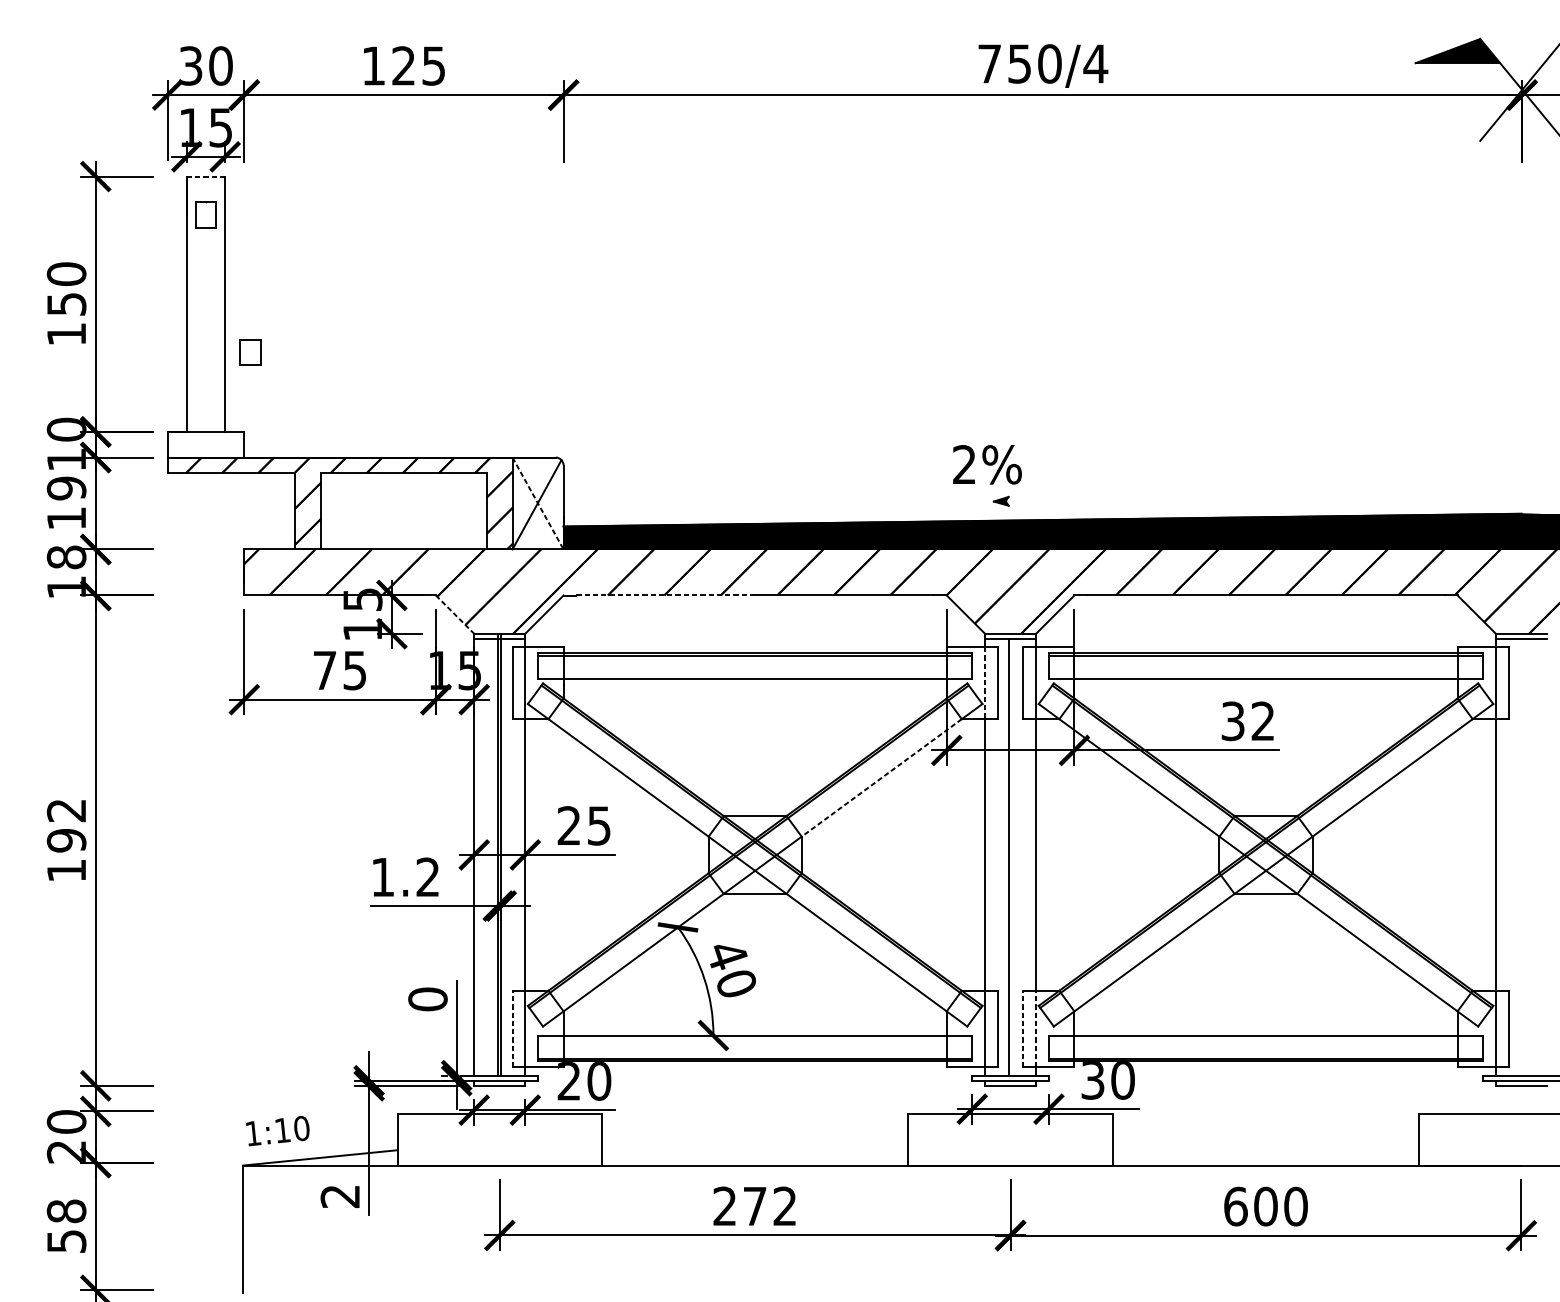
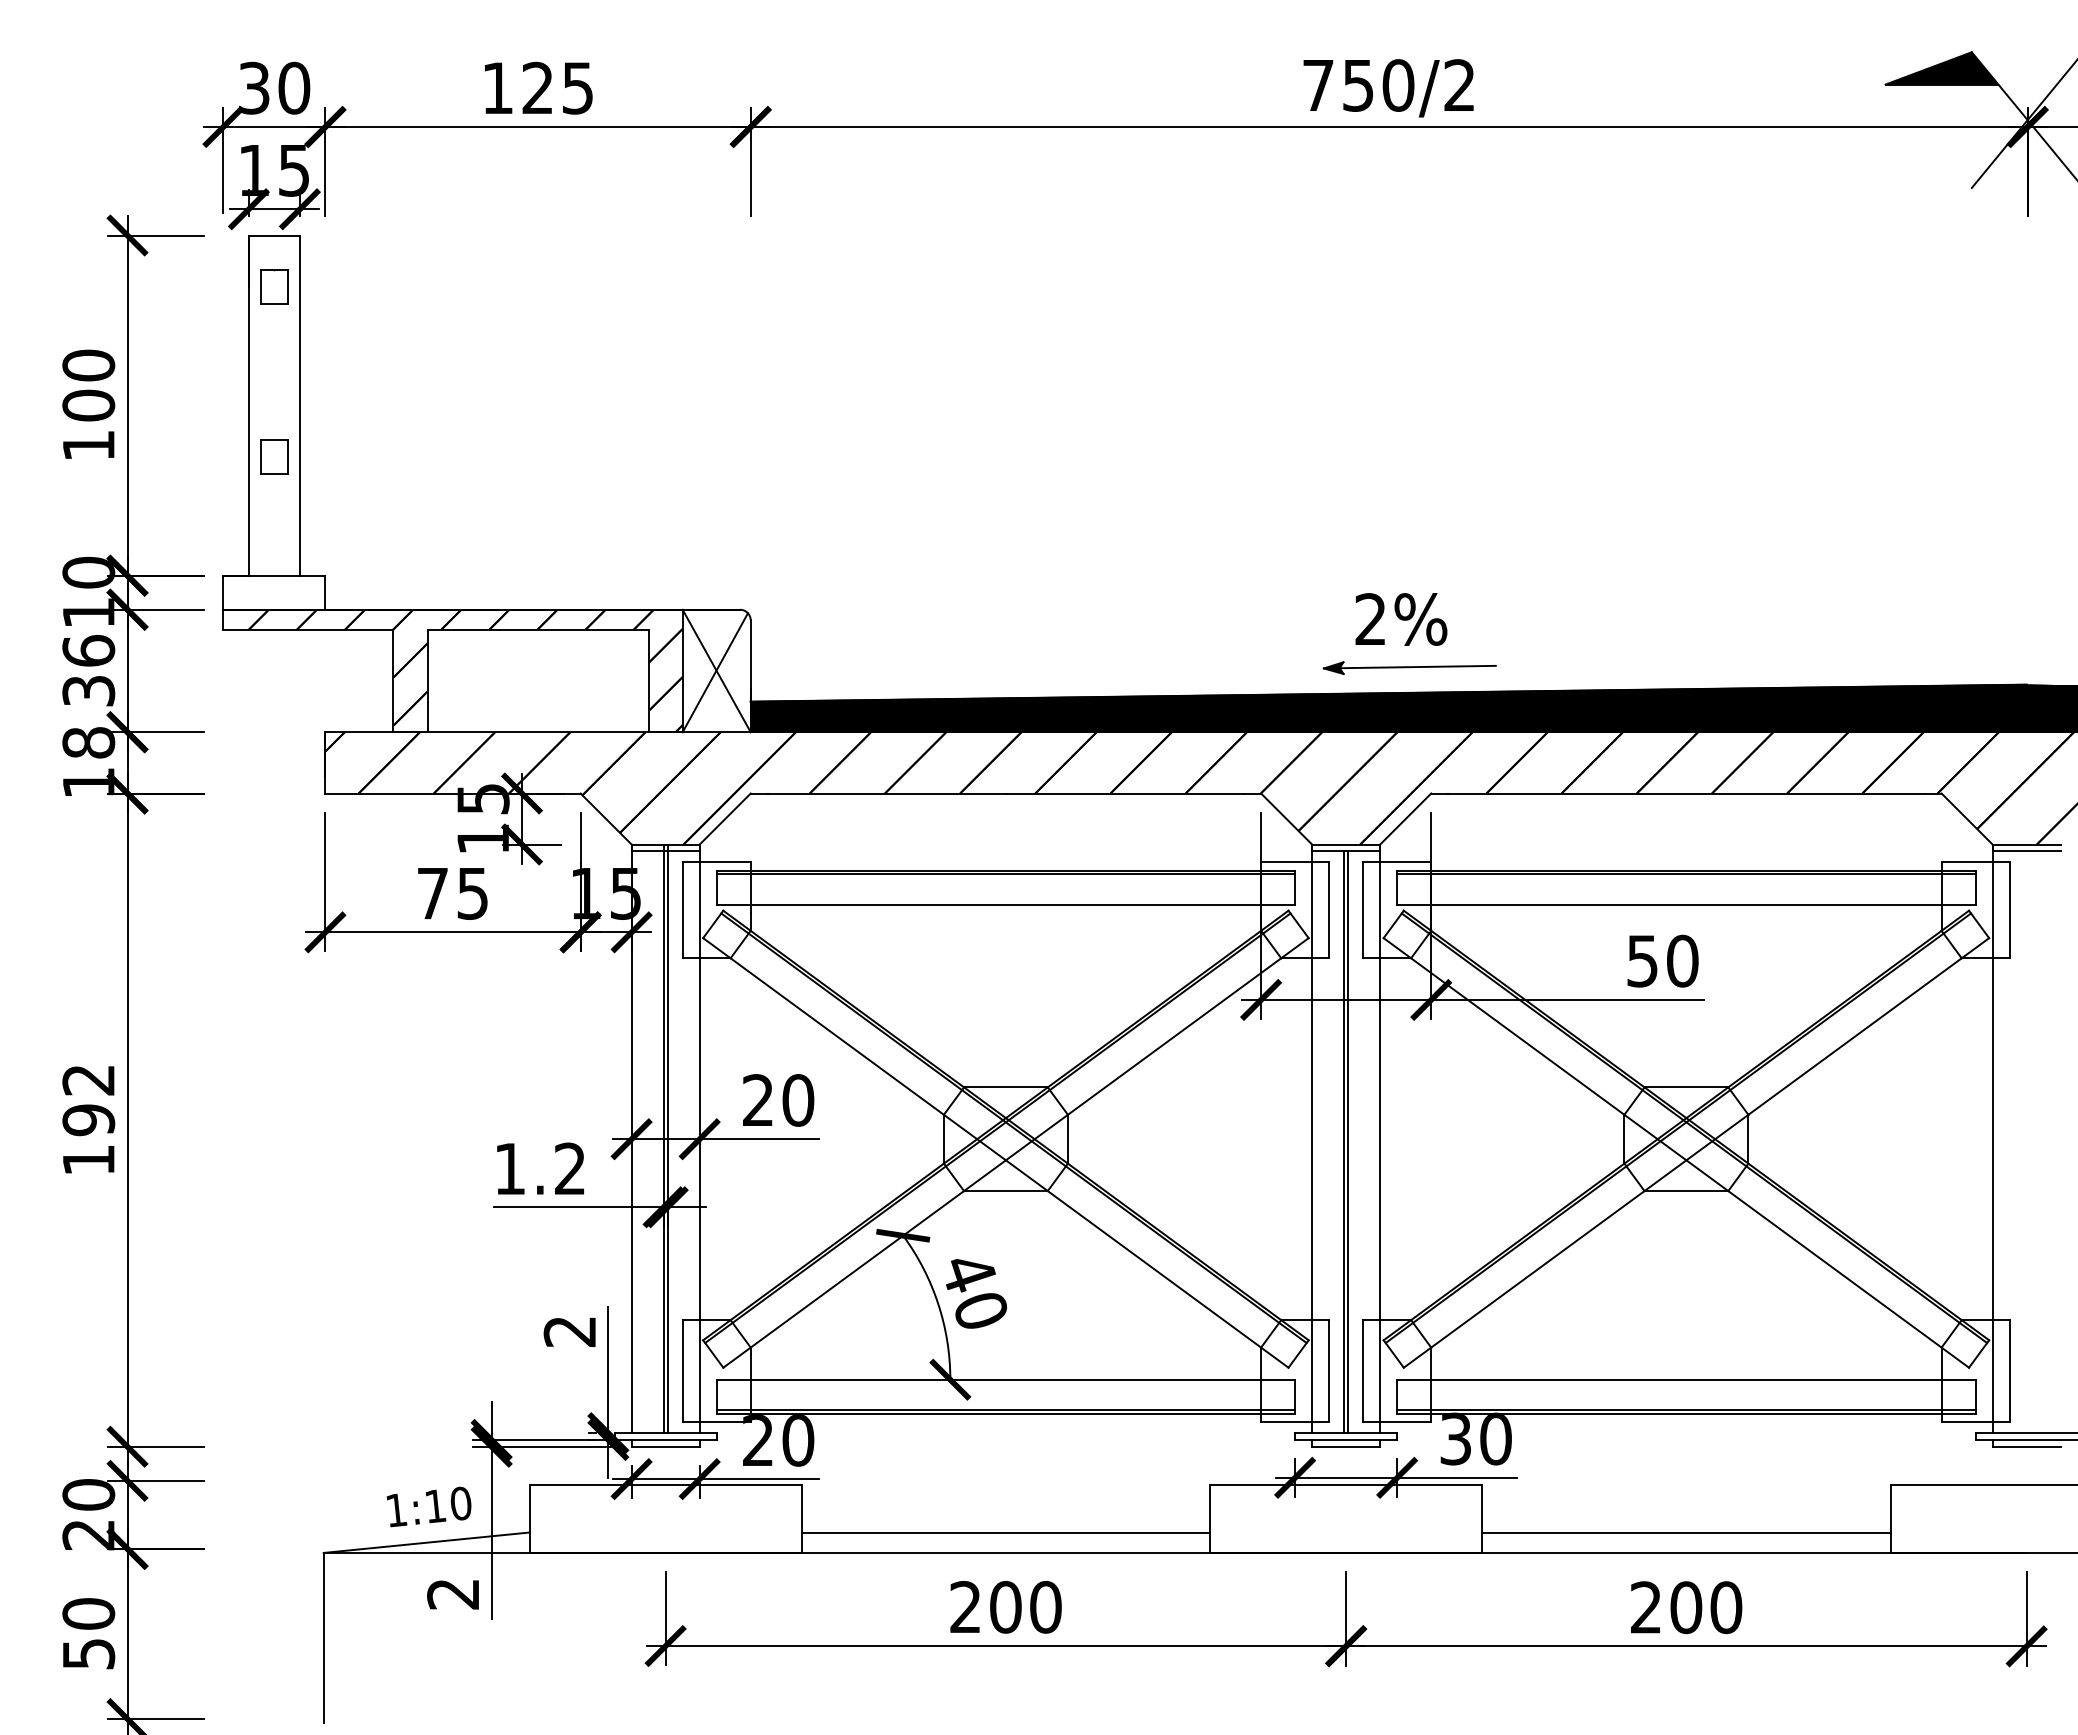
text: (1095, 63) -> (1459, 84), 750/4 -> 750/2
line: (206, 176) -> (274, 235), dashed -> solid
text: (66, 304) -> (88, 405), 150 -> 100
part: (250, 352) -> (274, 456), moved
text: (987, 464) -> (1401, 619), moved
line: (1064, 500) -> (1417, 666), added
text: (66, 503) -> (88, 670), 19 -> 36
line: (537, 503) -> (716, 671), dashed -> solid
line: (666, 595) -> (887, 793), dashed -> solid
line: (455, 614) -> (606, 819), dashed -> solid
line: (985, 683) -> (1312, 910), dashed -> solid
text: (1248, 720) -> (1662, 960), 32 -> 50
line: (881, 777) -> (1174, 1036), dashed -> solid
text: (599, 825) -> (798, 1100), 25 -> 20
line: (1012, 857) -> (1348, 1142), added
text: (427, 999) -> (569, 1331), 0 -> 2
line: (512, 1028) -> (682, 1370), dashed -> solid
line: (1023, 1028) -> (1363, 1370), dashed -> solid
line: (1036, 1028) -> (1380, 1370), dashed -> solid
text: (277, 1130) -> (428, 1506), moved
line: (754, 1150) -> (1005, 1532), added
line: (1266, 1150) -> (1686, 1532), added
text: (769, 1205) -> (1025, 1606), 272 -> 200
text: (1236, 1206) -> (1646, 1607), 600 -> 200
text: (66, 1211) -> (88, 1613), 58 -> 50

